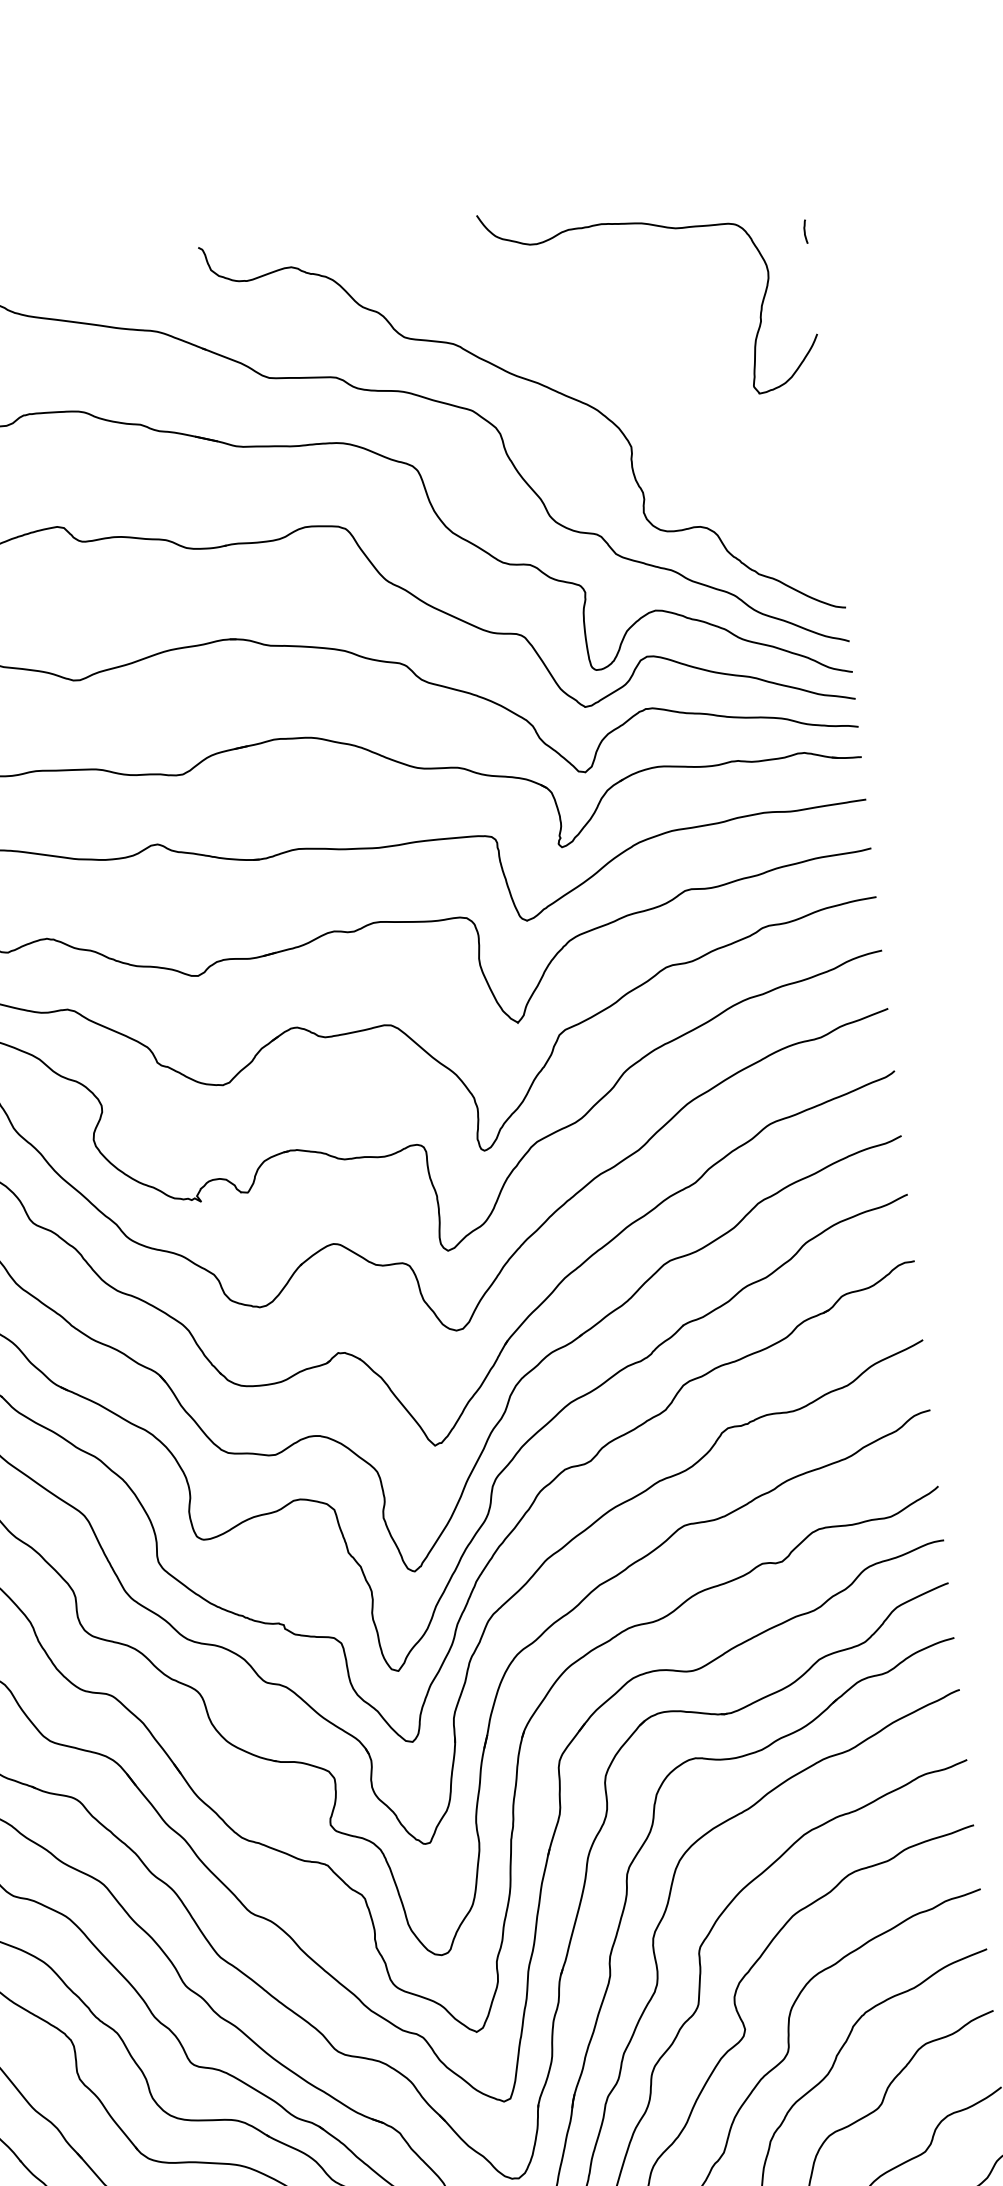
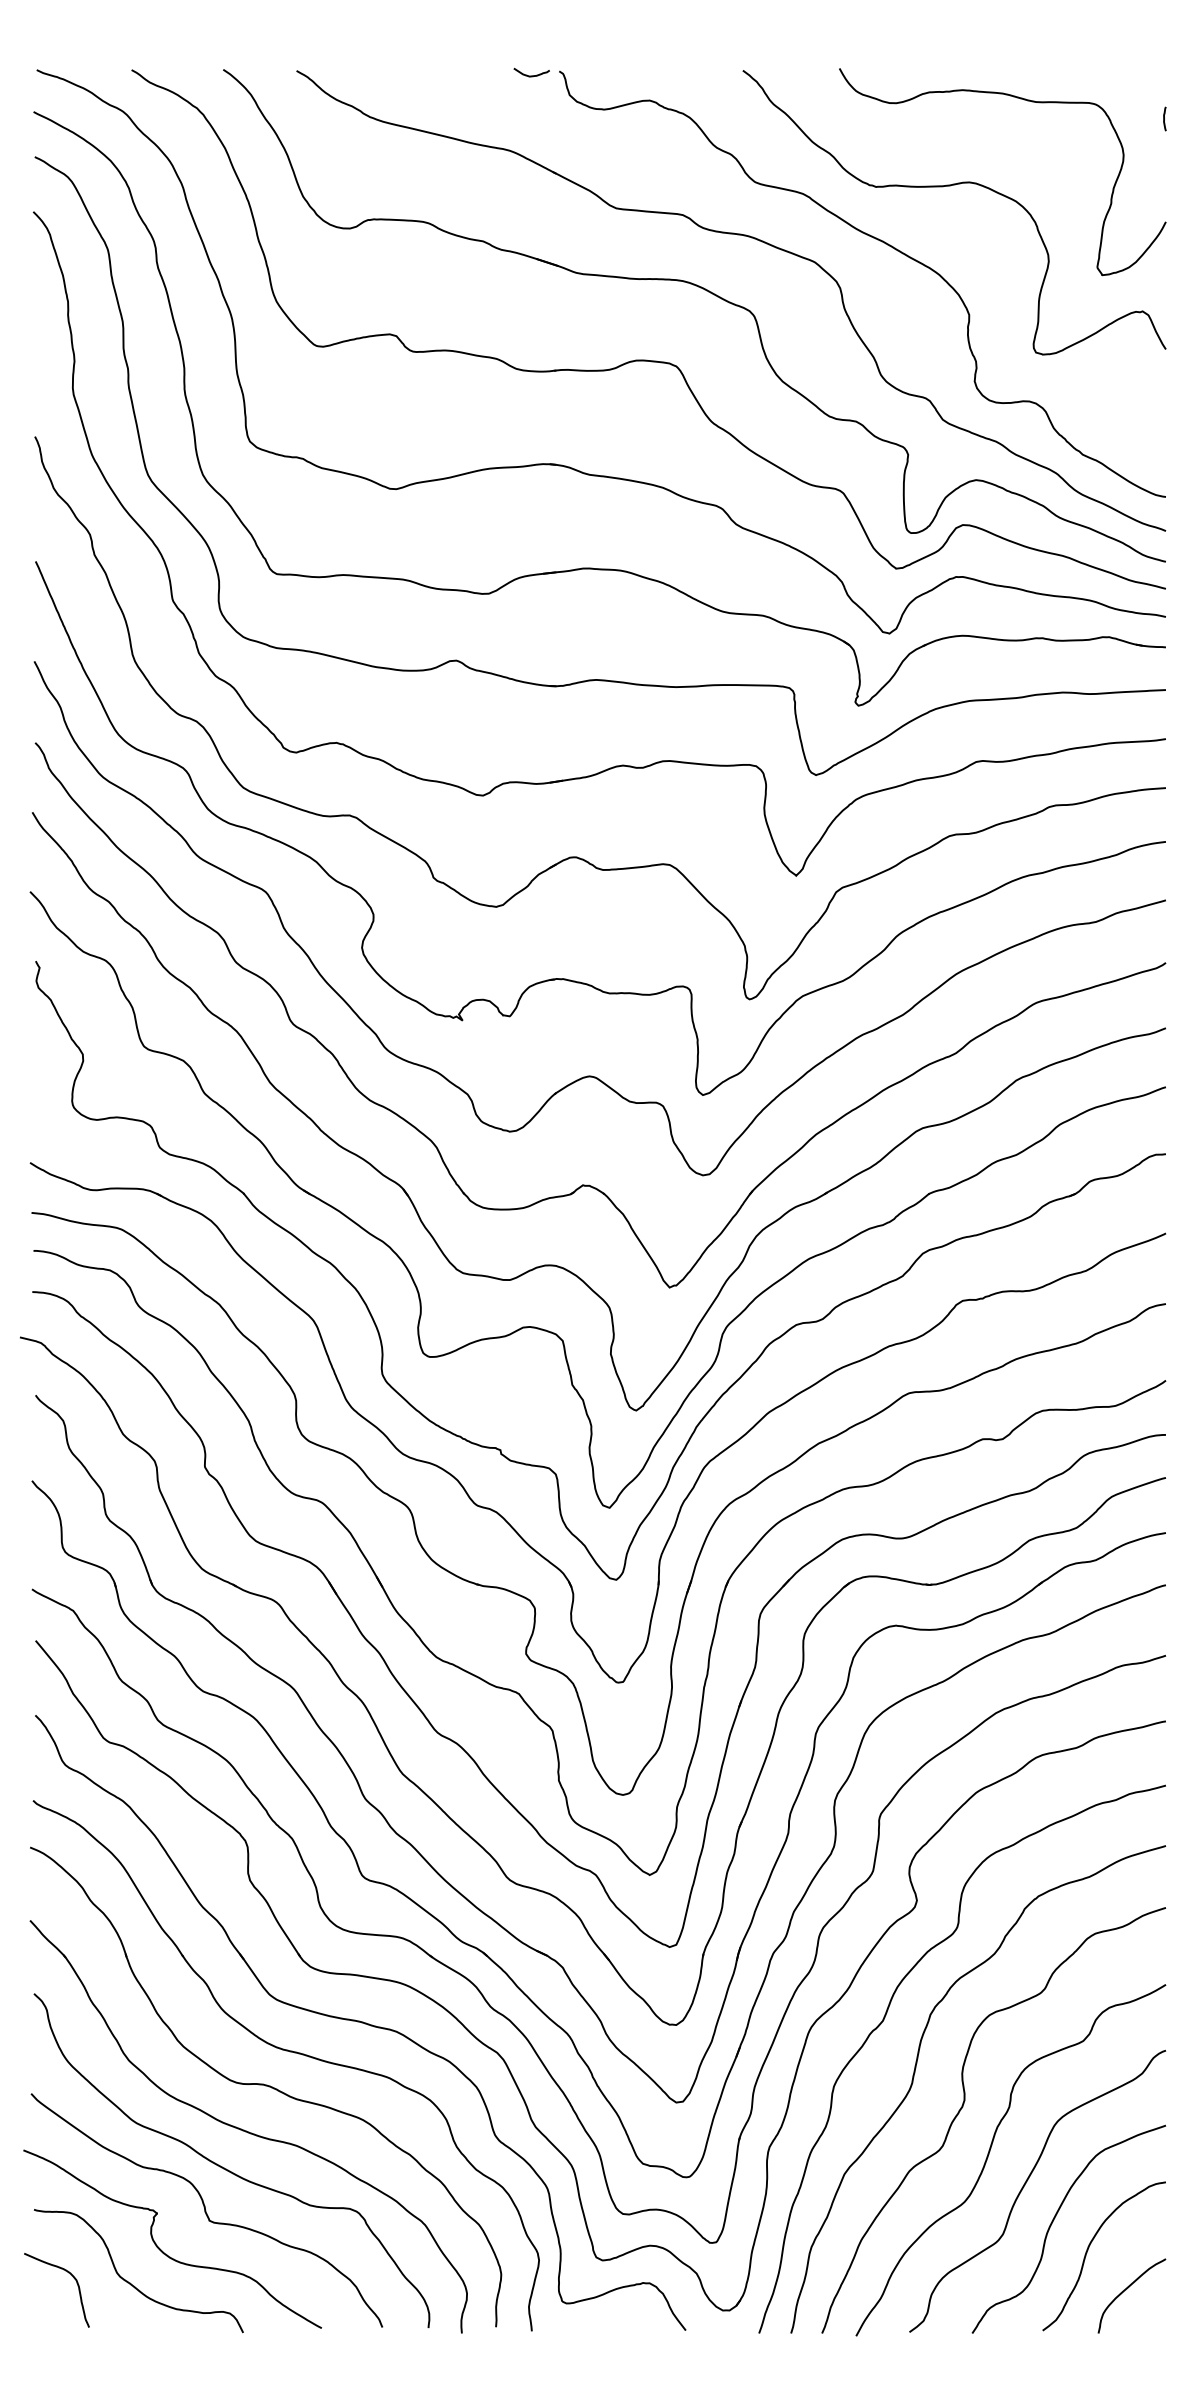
curve: (171, 254) -> (531, 75), added
curve: (599, 321) -> (950, 186), added

